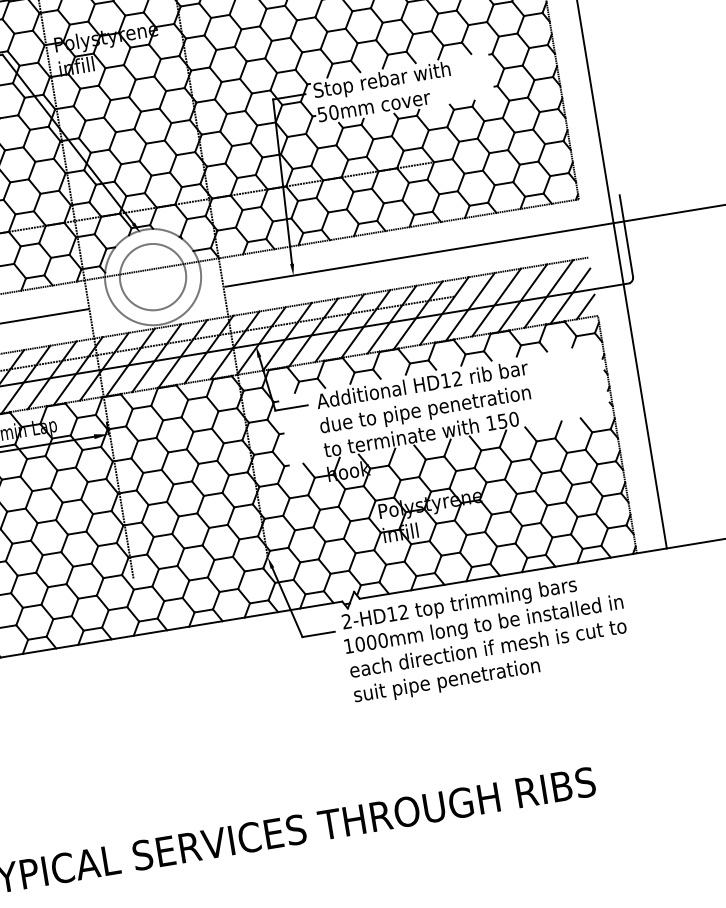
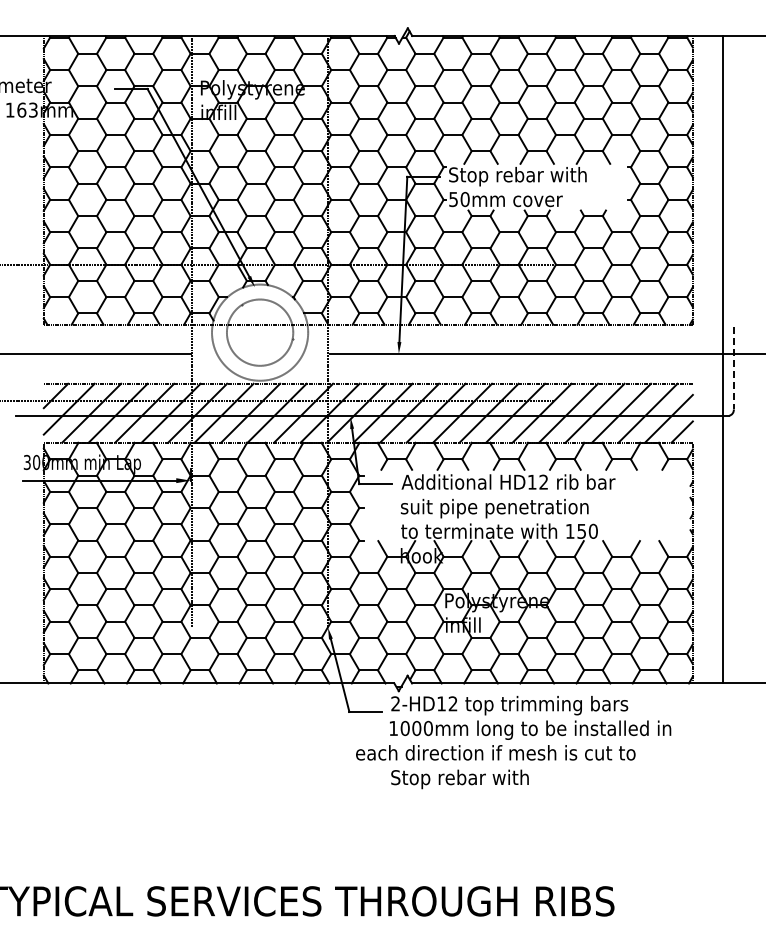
line: (626, 235) -> (733, 368), solid -> dashed
text: (424, 410) -> (506, 508), due to pipe penetration -> suit pipe penetration
text: (487, 647) -> (495, 752), moved
text: (446, 681) -> (484, 779), suit pipe penetration -> Stop rebar with

